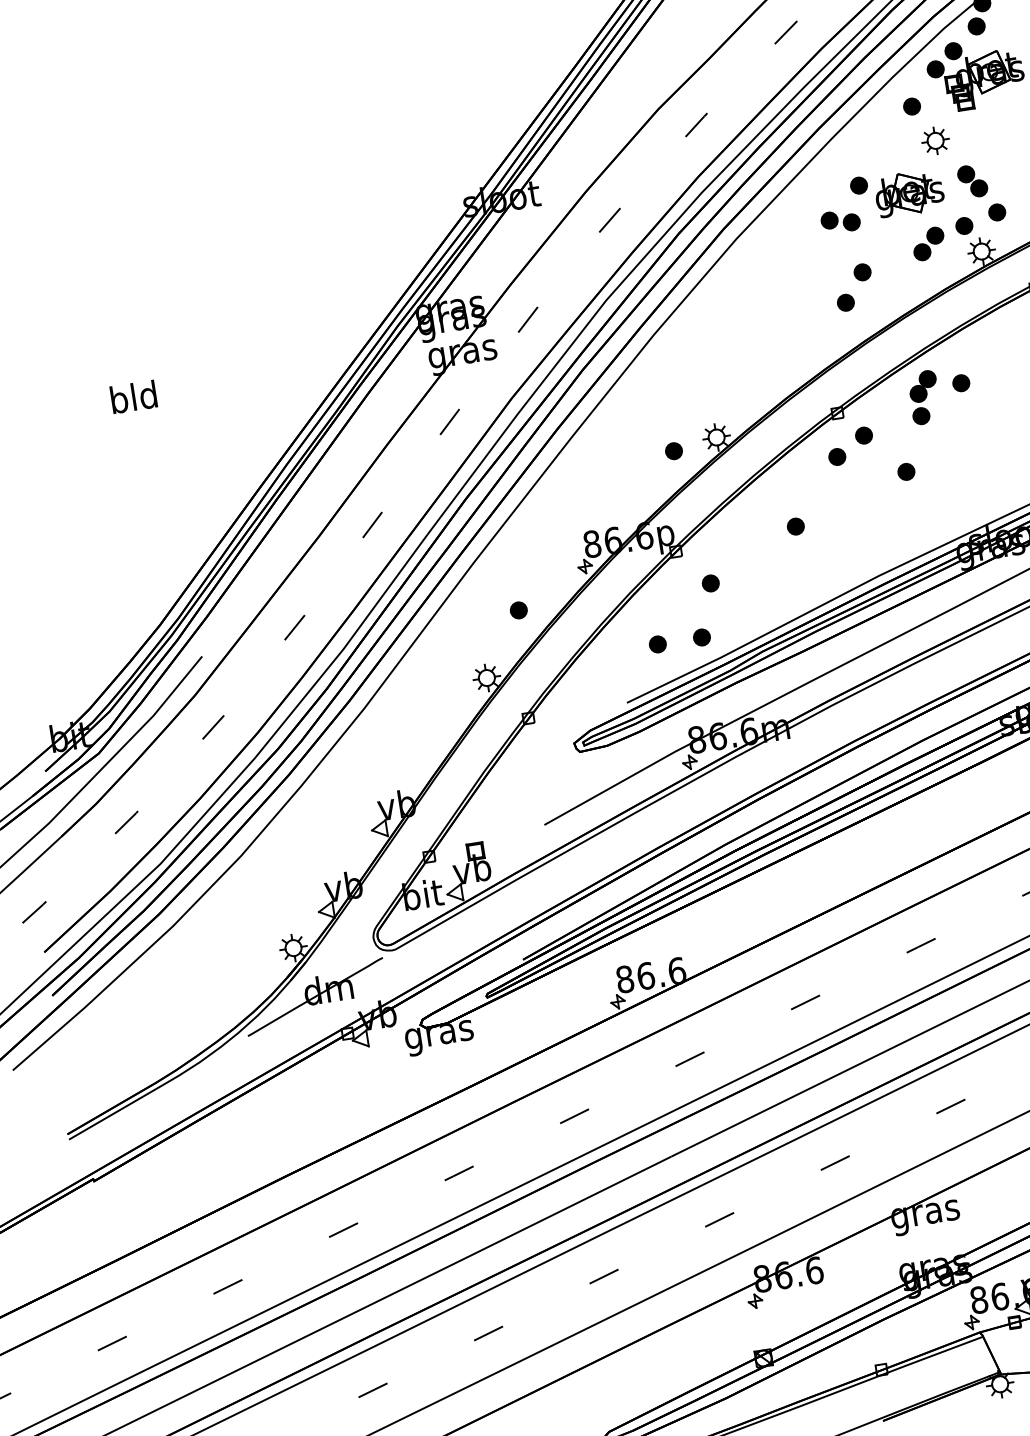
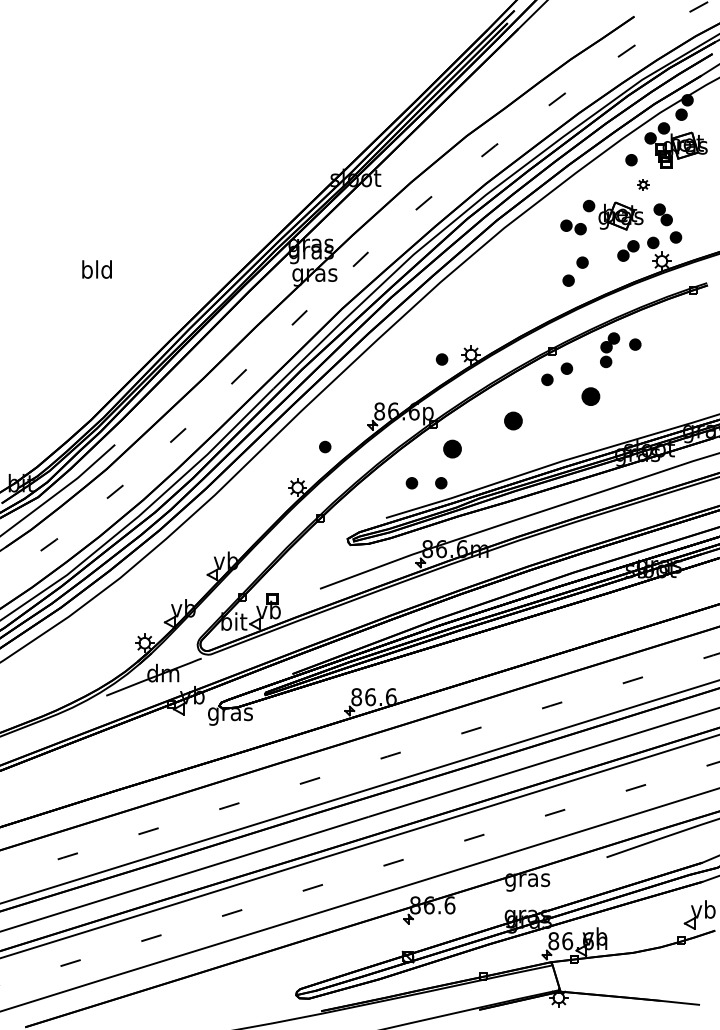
part: (935, 140) -> (643, 184), size x0.6
part: (906, 471) -> (590, 396), size x1.6
part: (795, 526) -> (513, 420), size x1.6
part: (710, 582) -> (452, 448), size x1.6

